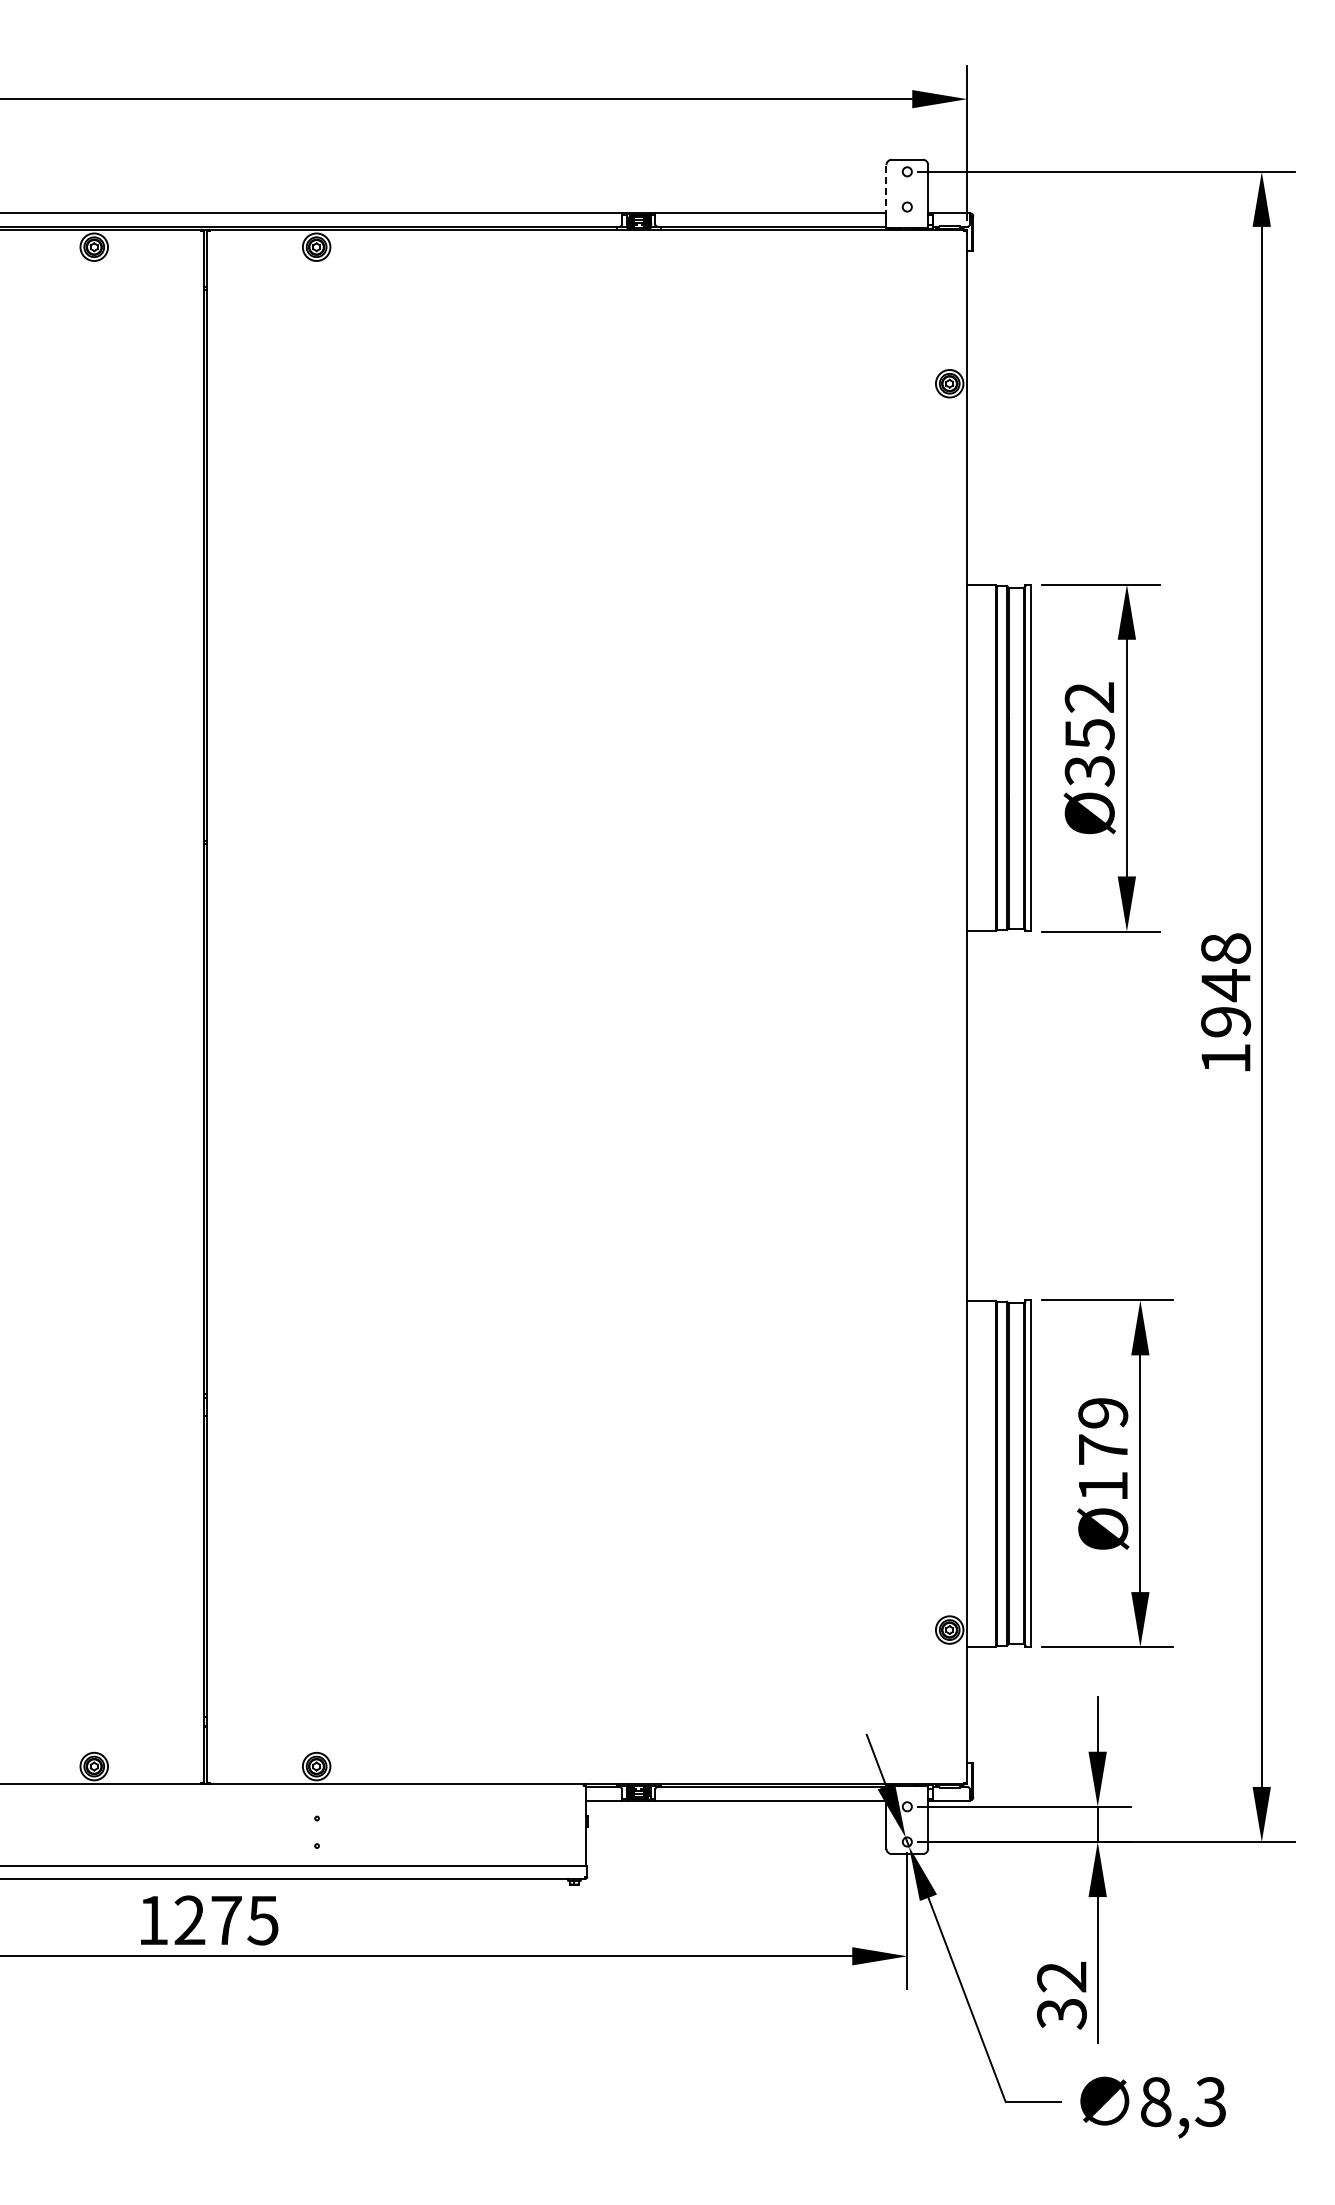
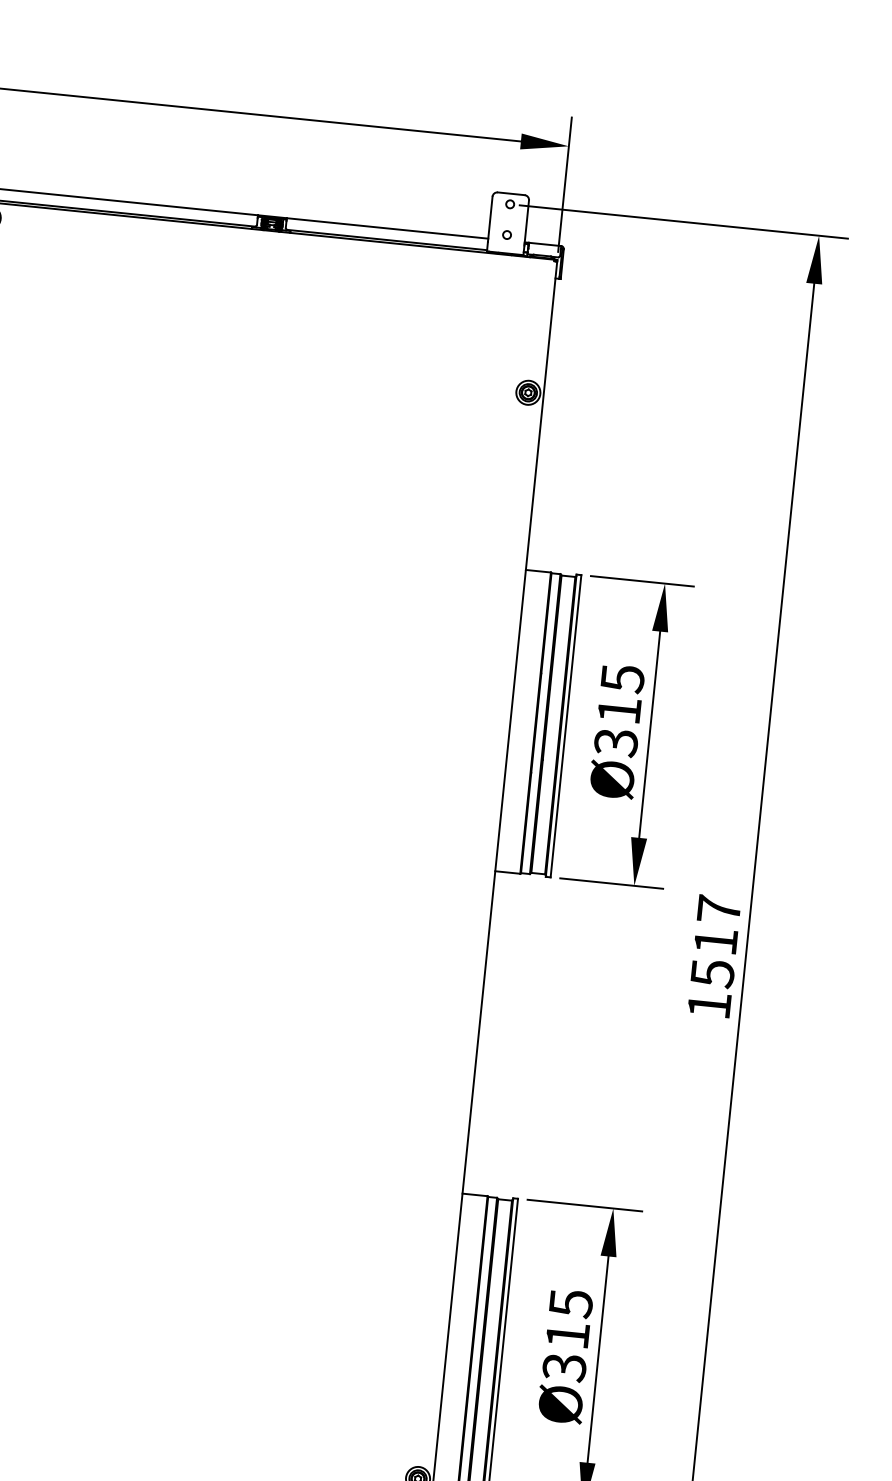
line: (886, 191) -> (490, 219), dashed -> solid
text: (1089, 716) -> (620, 695), Ø352 -> Ø315
text: (1226, 985) -> (716, 941), 1948 -> 1517
text: (1103, 1450) -> (567, 1336), Ø179 -> Ø315

